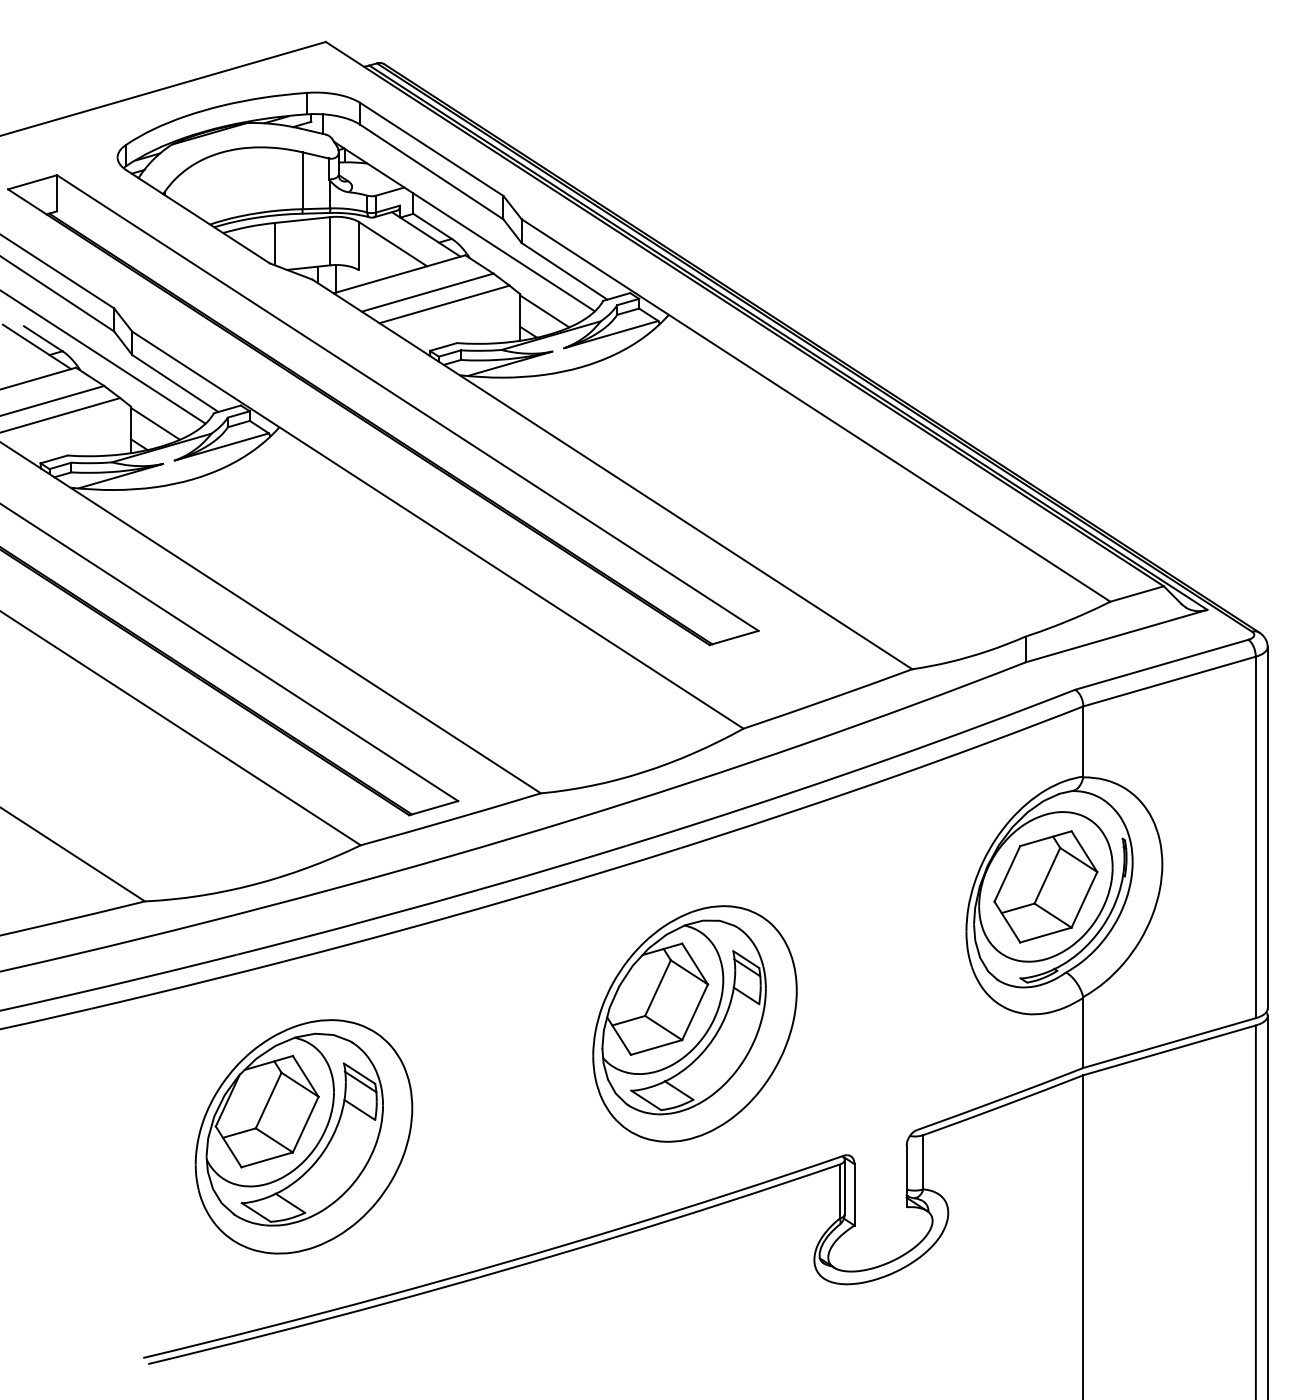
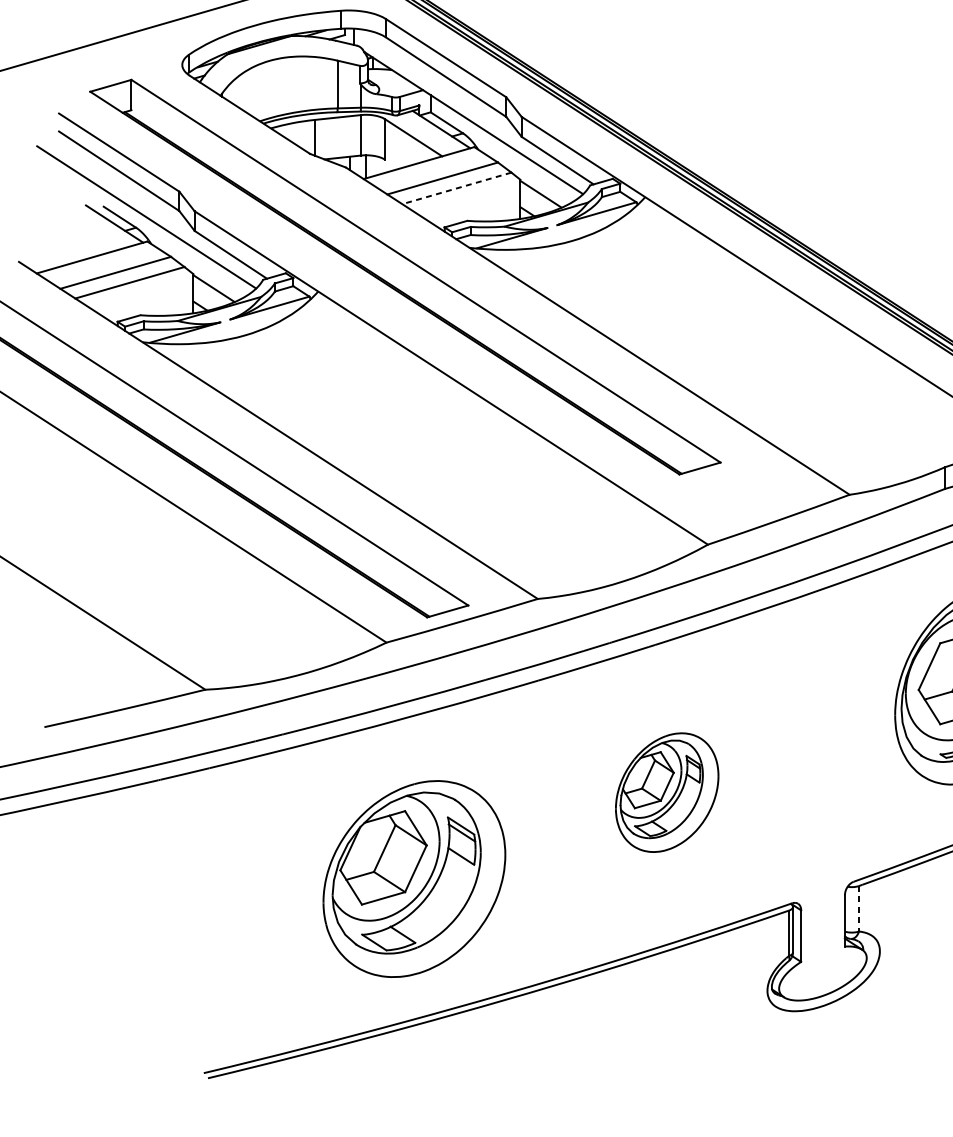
line: (444, 304) -> (456, 188), solid -> dashed
part: (694, 1023) -> (666, 792), size x0.6
part: (303, 1136) -> (414, 878), moved
line: (923, 1162) -> (859, 908), solid -> dashed

